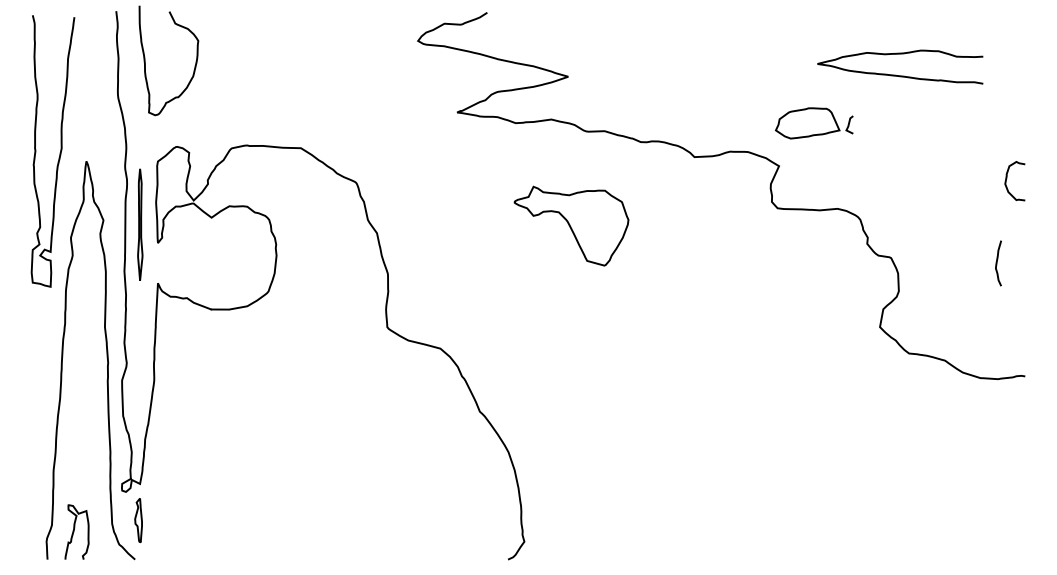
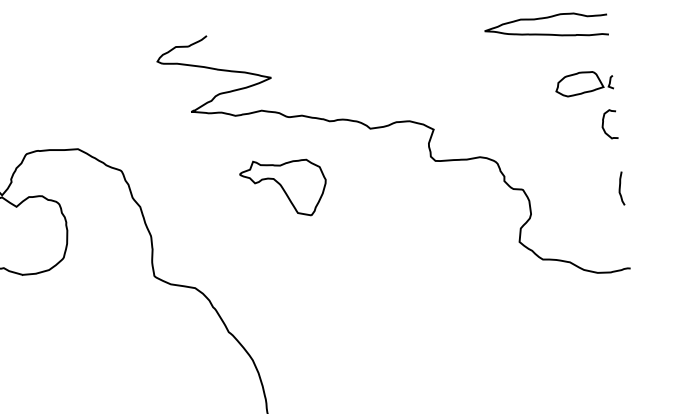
curve: (900, 75) -> (547, 34), moved
part: (814, 123) -> (584, 83), moved
curve: (997, 263) -> (620, 188), moved

